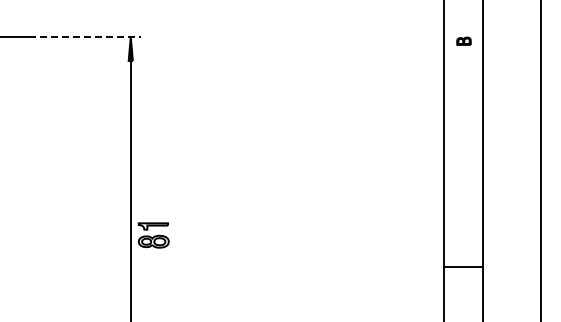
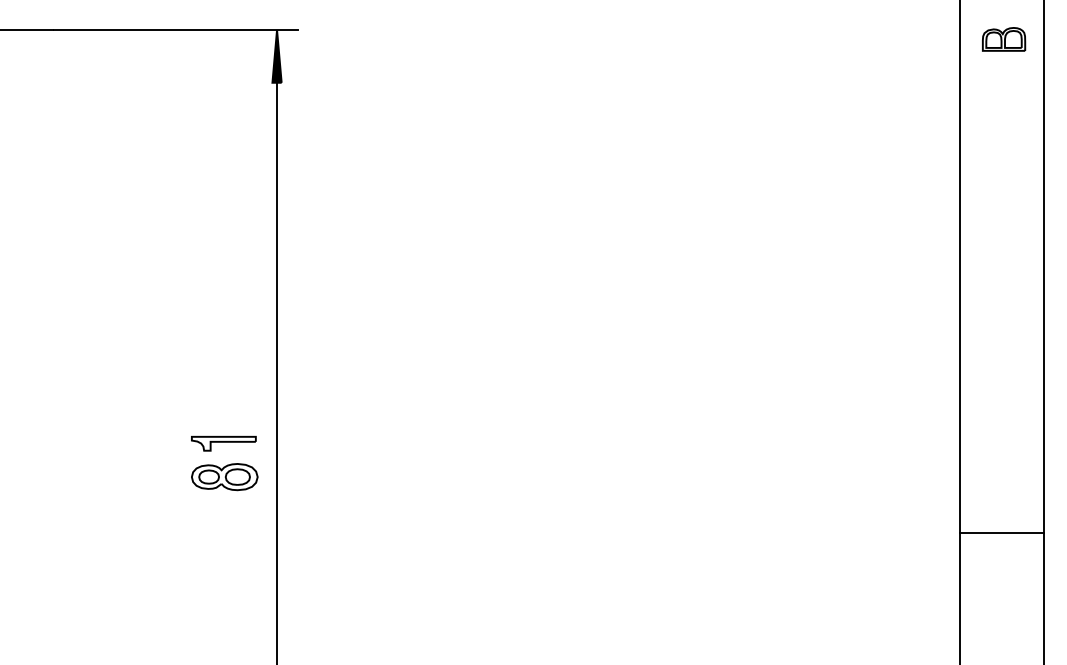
line: (84, 36) -> (176, 29), dashed -> solid
part: (463, 41) -> (1002, 40), size x1.43
part: (153, 235) -> (224, 463), moved

